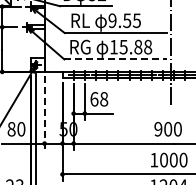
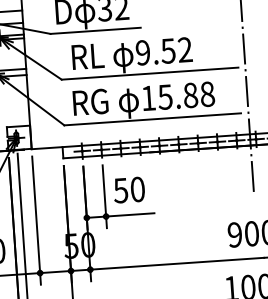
text: (136, 20) -> (184, 49), 9.55 -> 9.52
line: (115, 59) -> (152, 119), dashed -> solid
text: (99, 99) -> (129, 190), 68 -> 50
line: (44, 113) -> (36, 221), dashed -> solid

